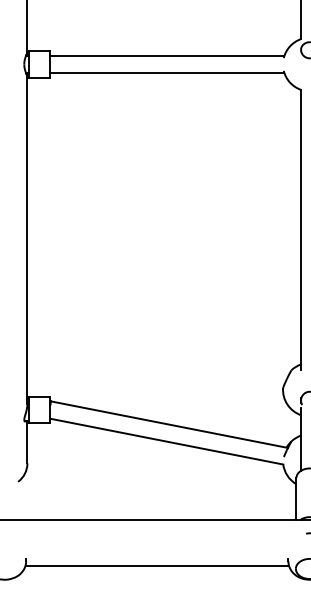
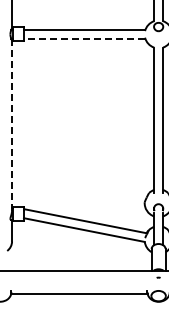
line: (167, 72) -> (84, 38), solid -> dashed
line: (28, 240) -> (12, 125), solid -> dashed

